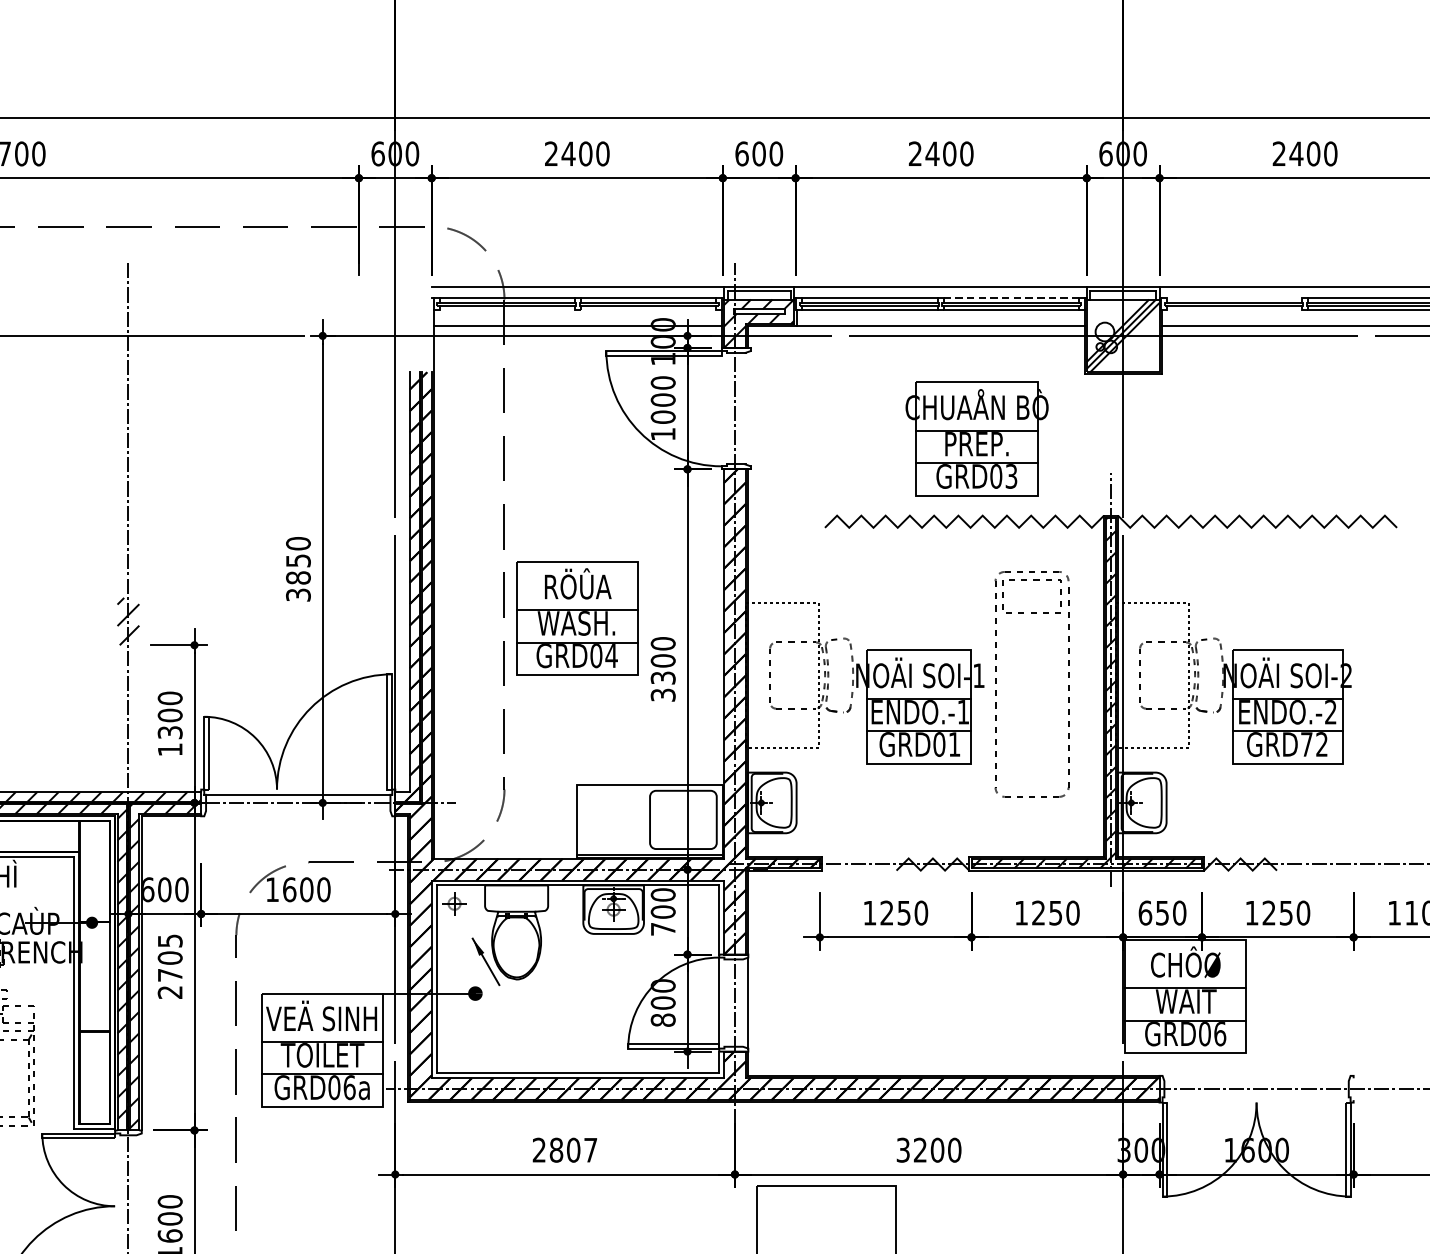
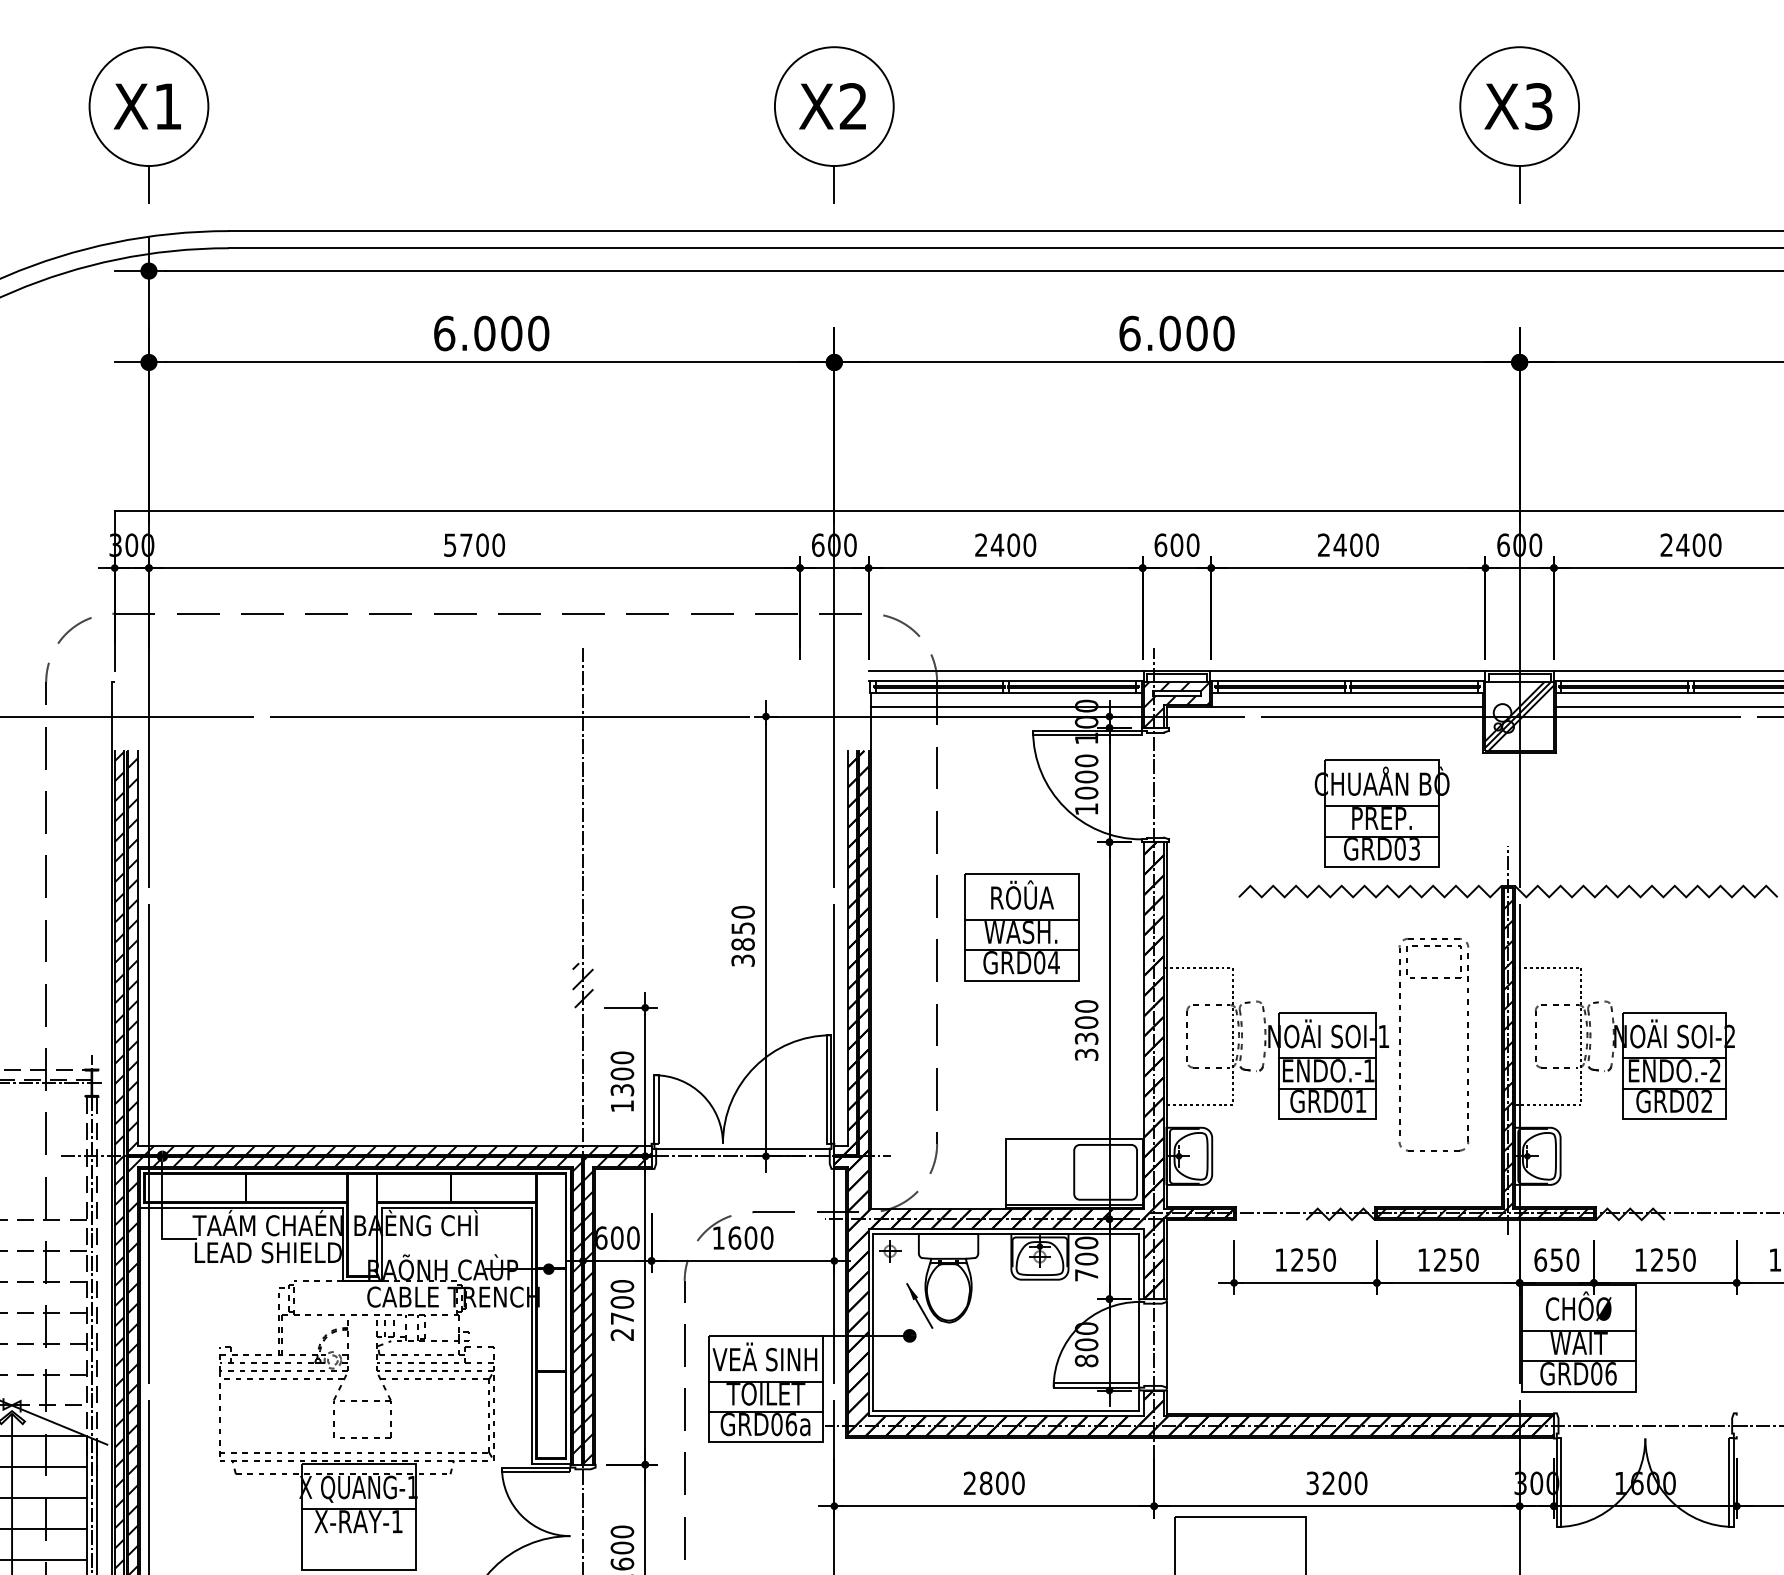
line: (1011, 298) -> (1414, 681), dashed -> solid
line: (1234, 298) -> (1624, 681), added
line: (506, 310) -> (939, 692), added
line: (648, 310) -> (1072, 692), added
line: (1234, 310) -> (1624, 692), added
part: (577, 618) -> (1021, 927), moved
text: (1306, 744) -> (1692, 1101), GRD72 -> GRD02
text: (170, 941) -> (622, 1286), 2705 -> 2700
text: (590, 1150) -> (1018, 1483), 2807 -> 2800

